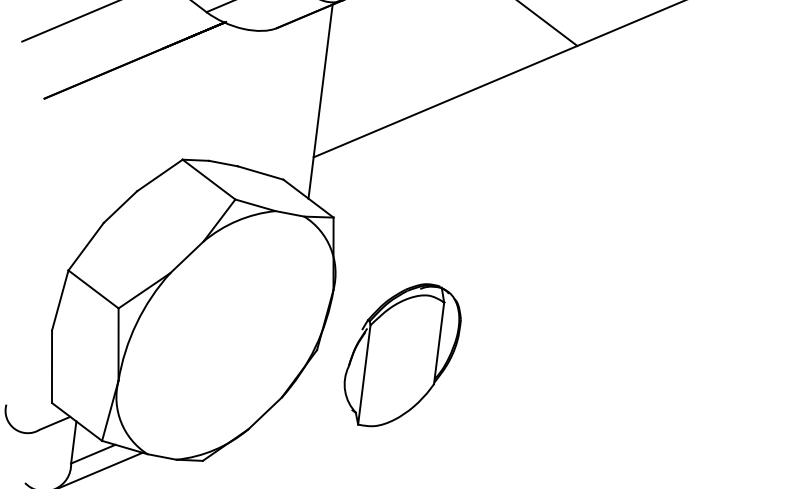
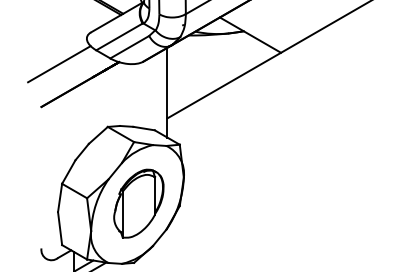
part: (401, 355) -> (138, 203), moved

